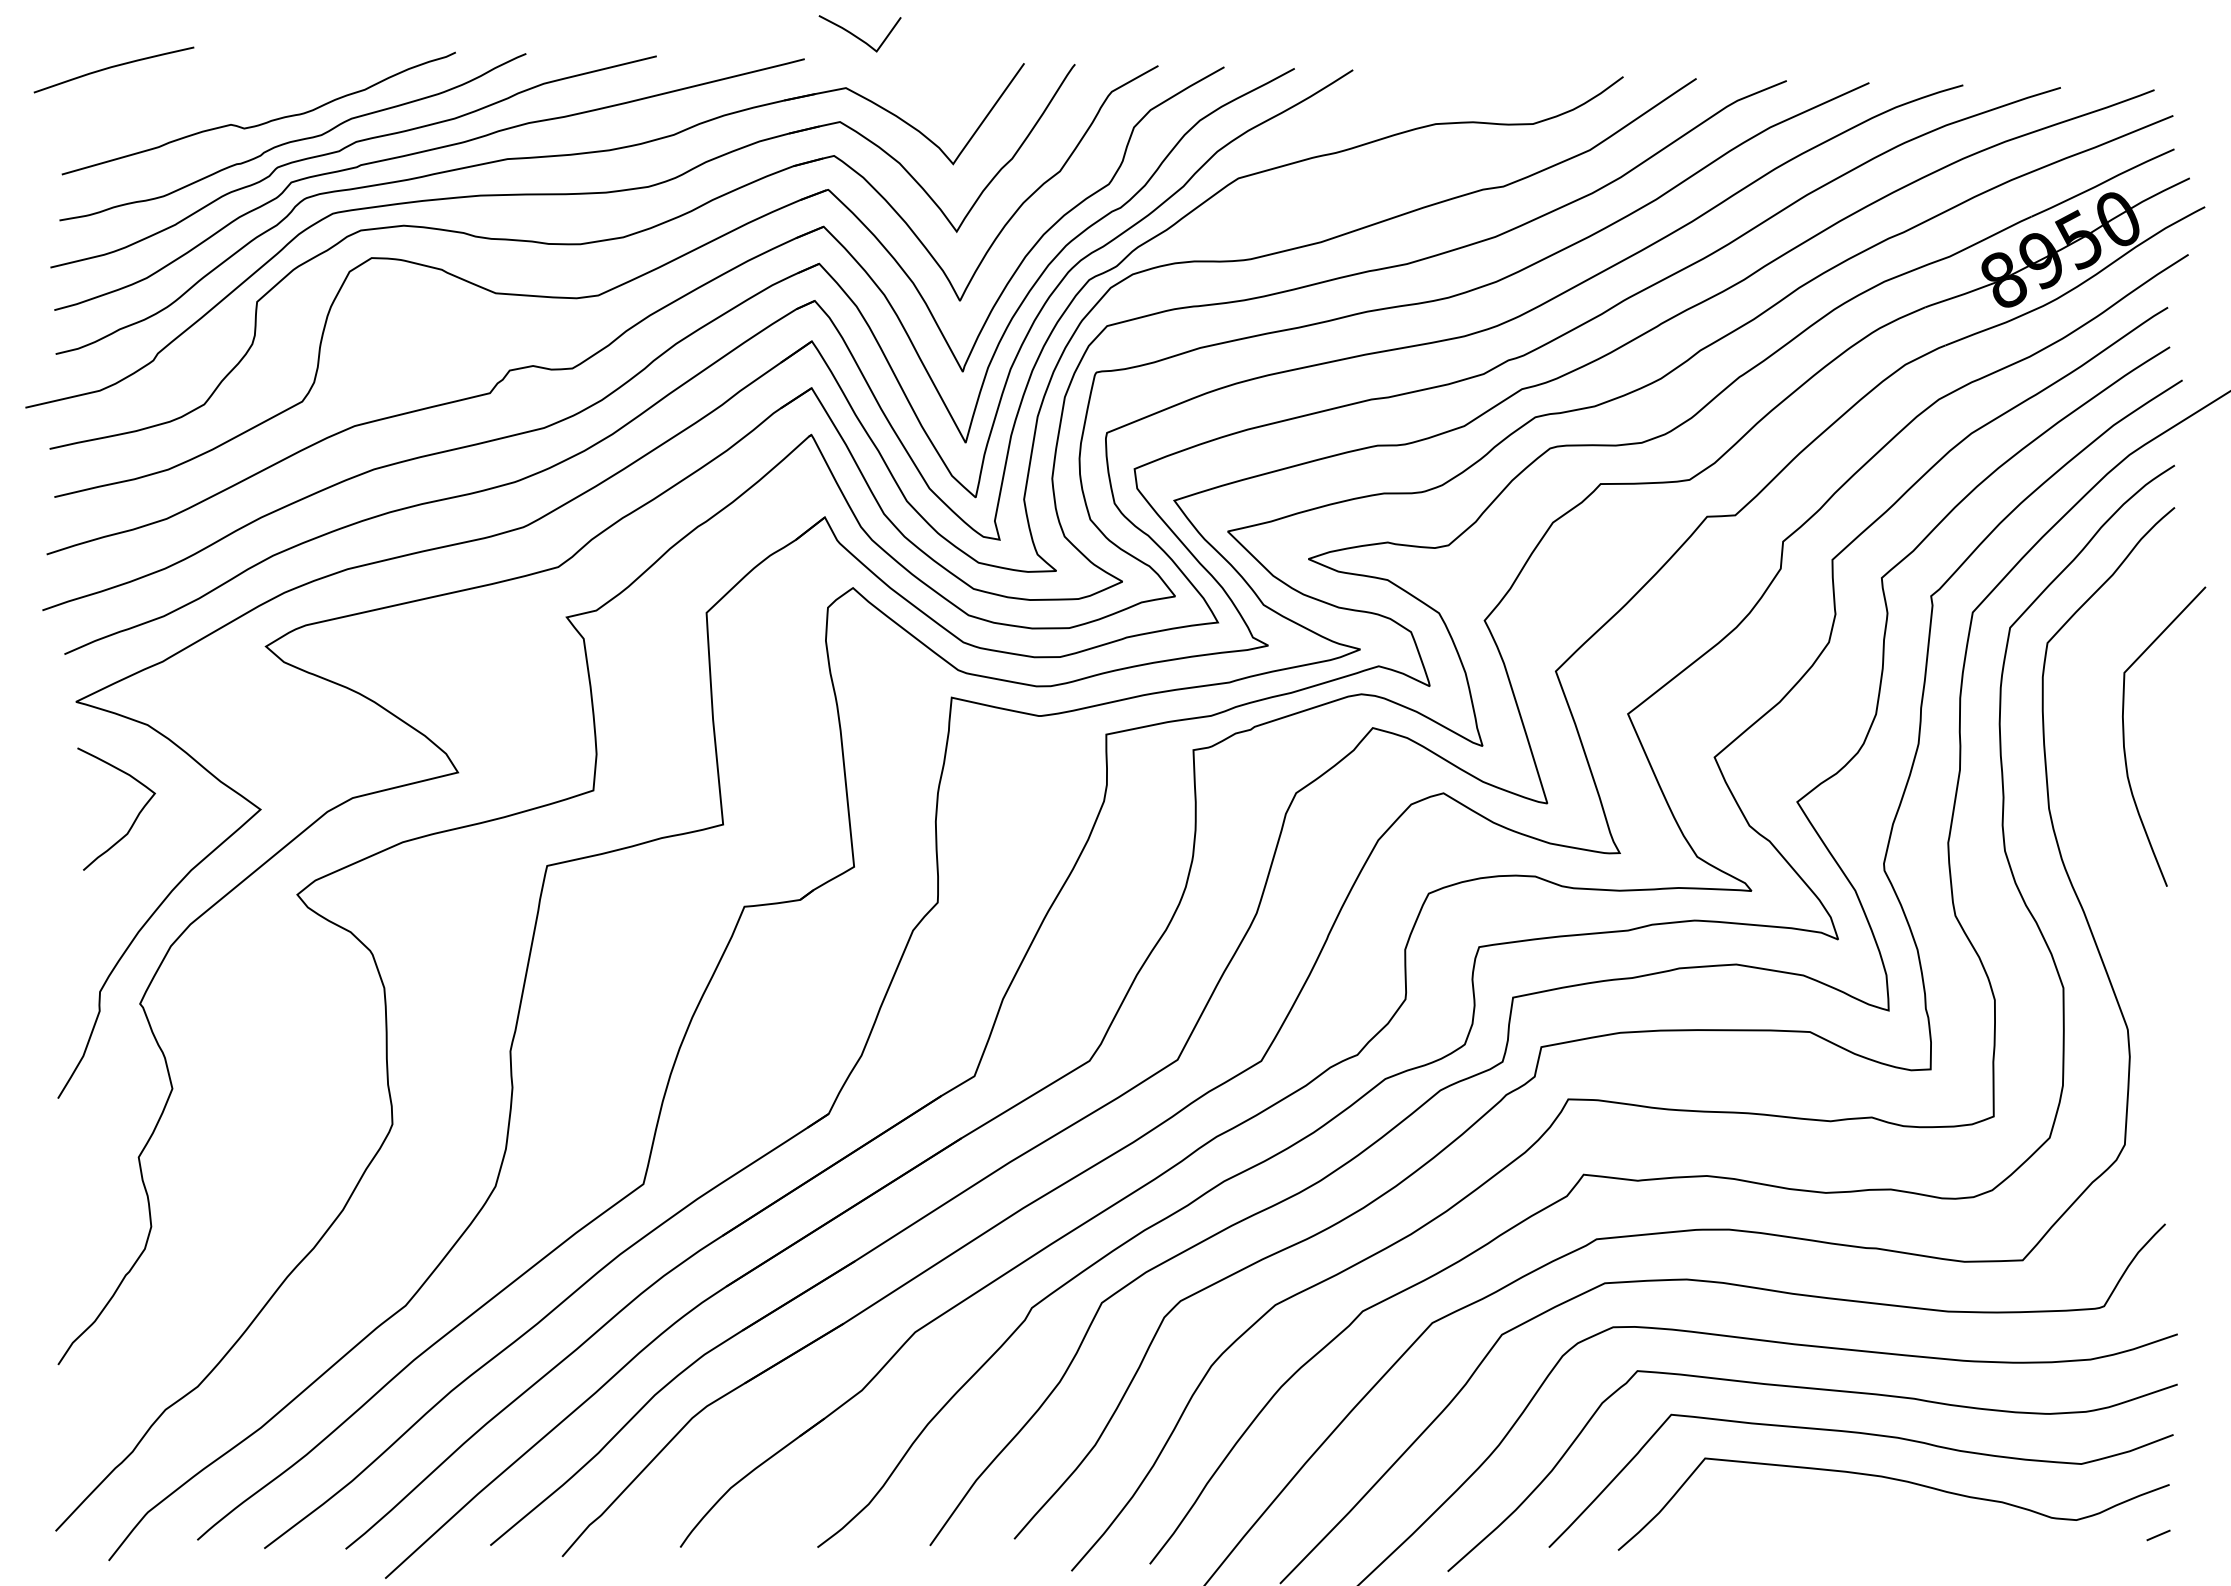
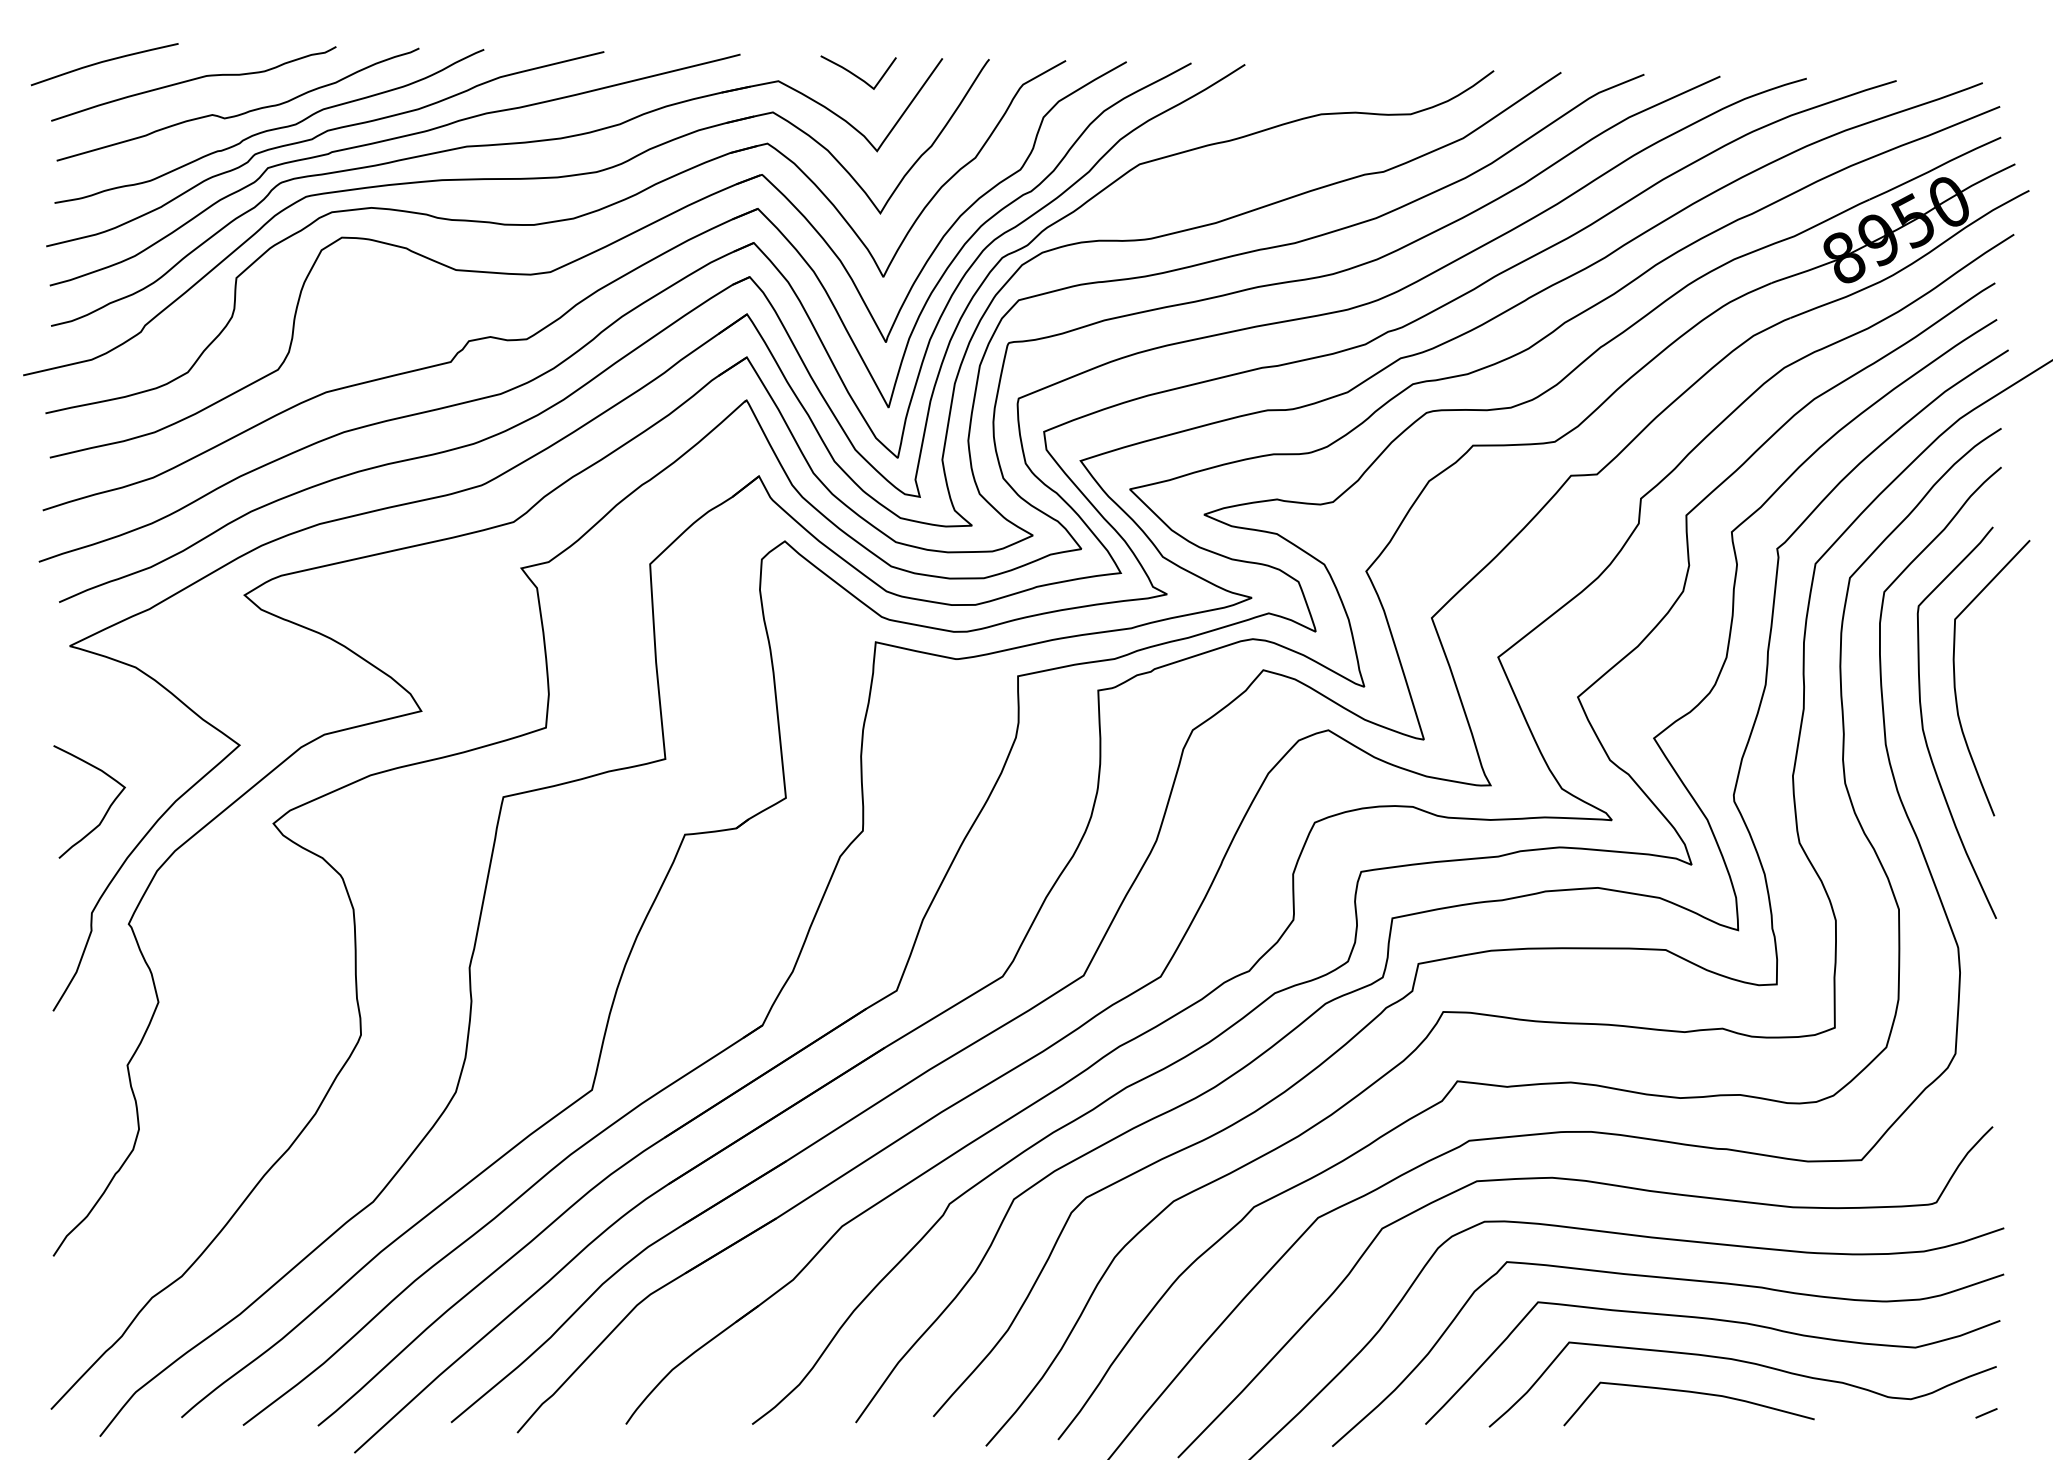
curve: (856, 35) -> (855, 74), moved
curve: (210, 87) -> (193, 80), added
curve: (2090, 790) -> (1923, 727), added
curve: (134, 819) -> (106, 811), moved
curve: (1838, 1513) -> (1691, 1393), added

